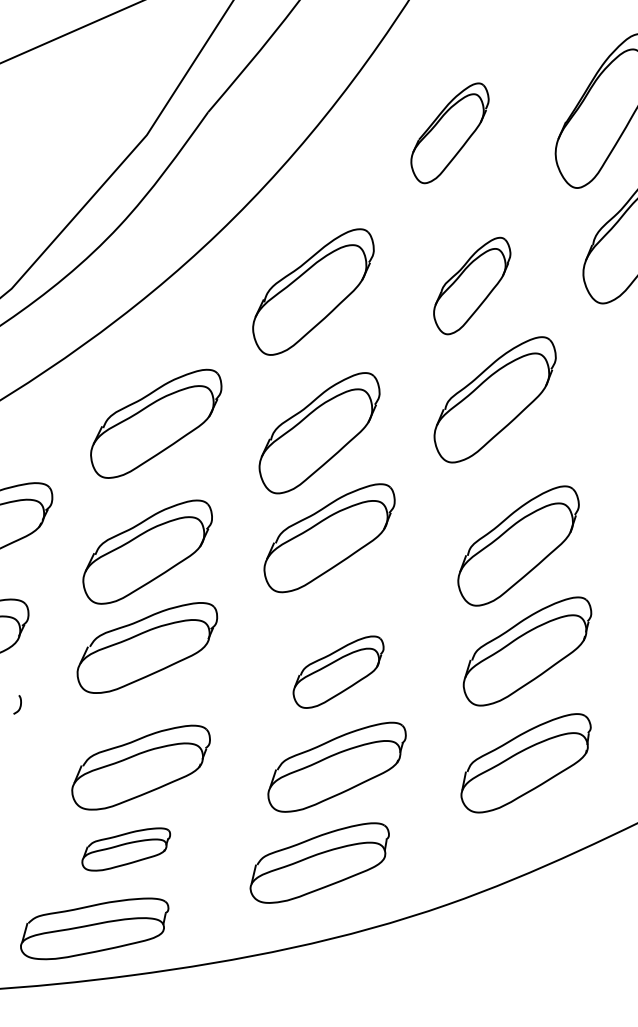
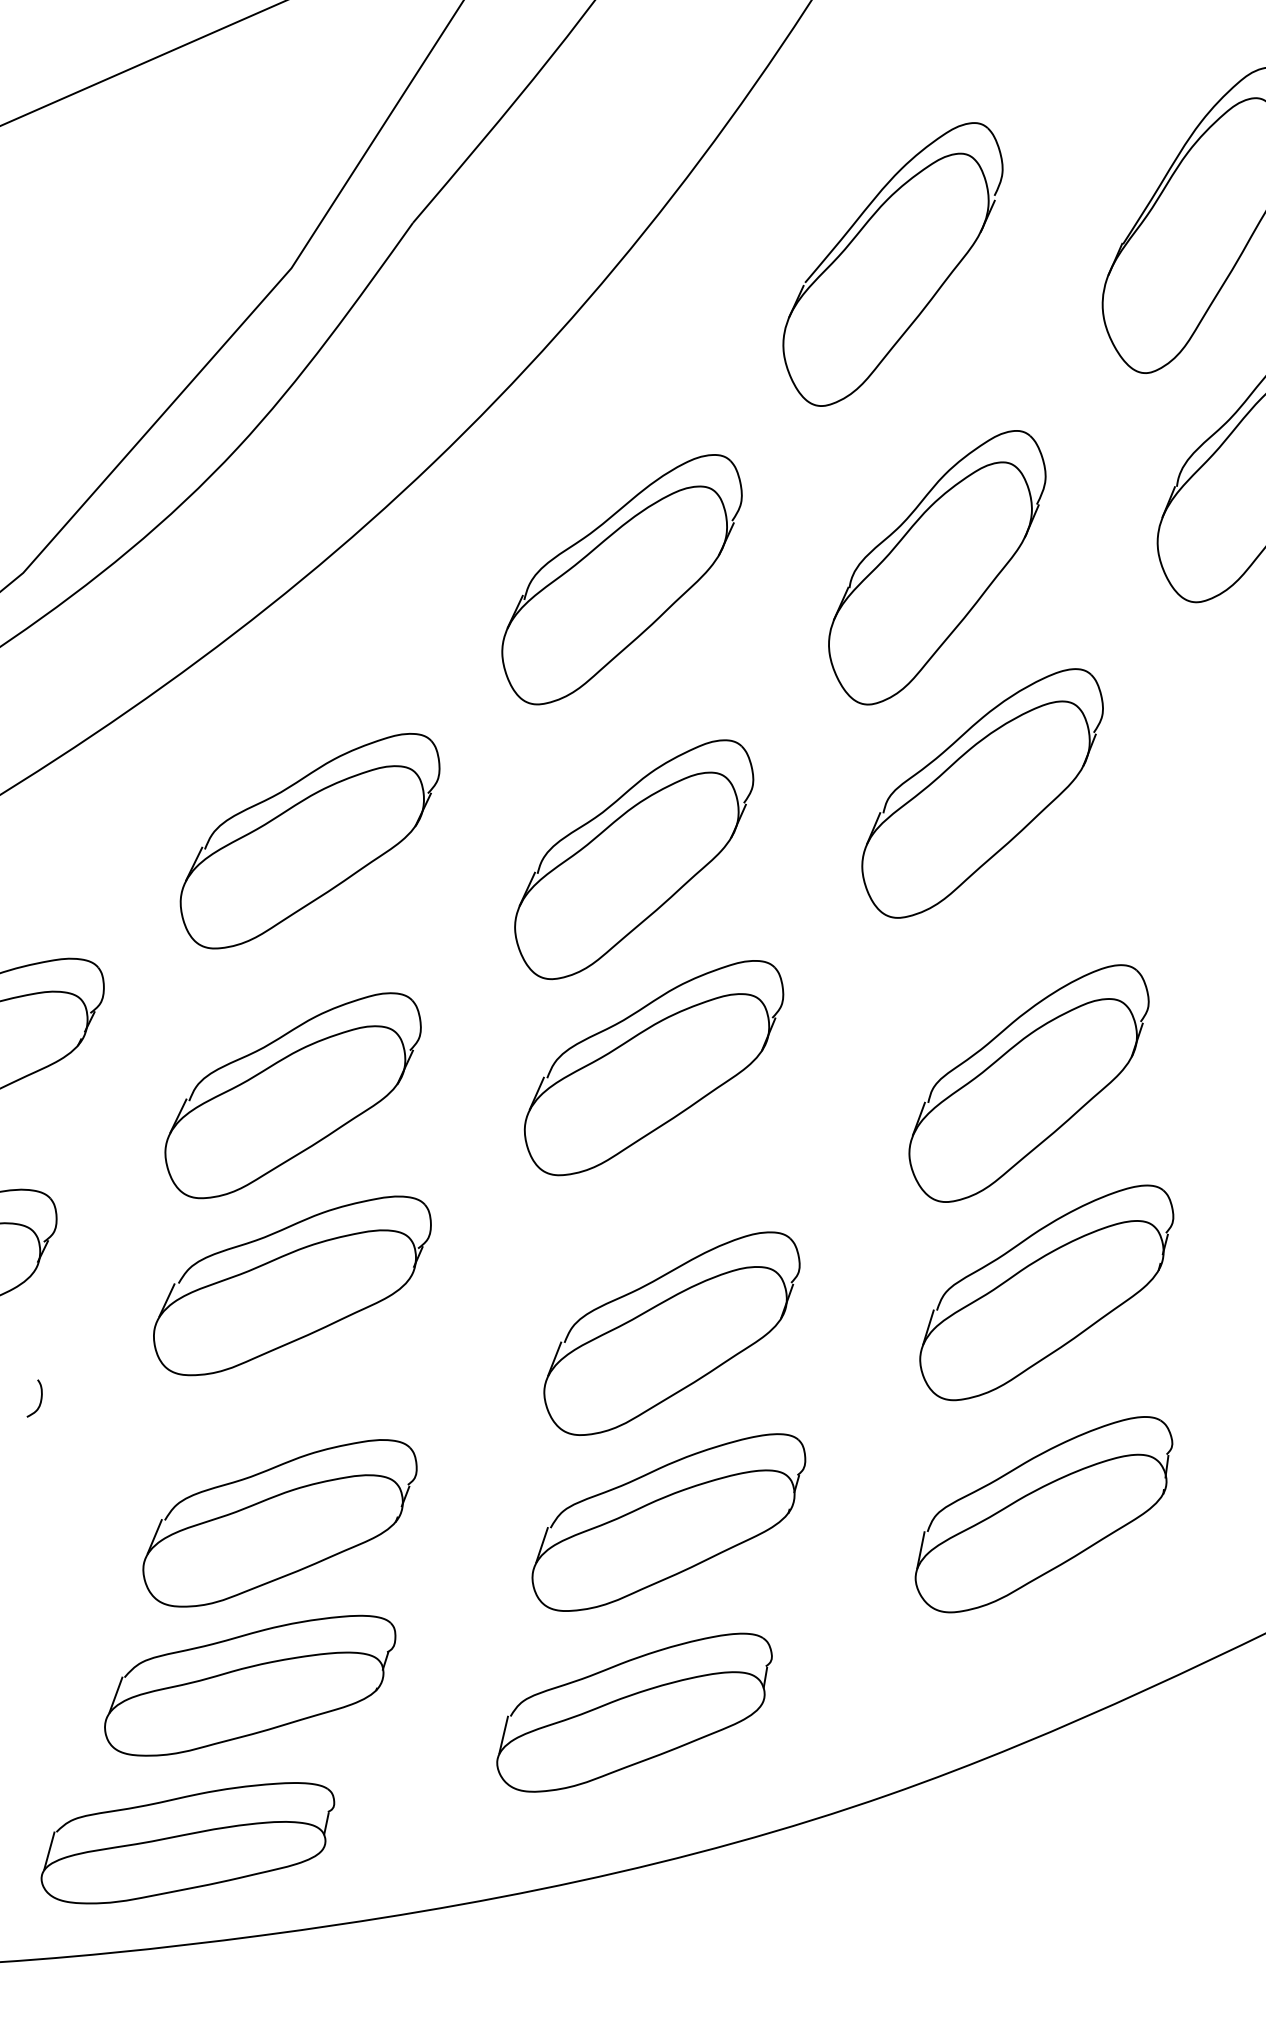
part: (449, 133) -> (891, 264), size x1.43
part: (471, 285) -> (935, 566), size x1.43
part: (338, 672) -> (671, 1334), size x1.43
part: (126, 849) -> (251, 1685), size x1.67

